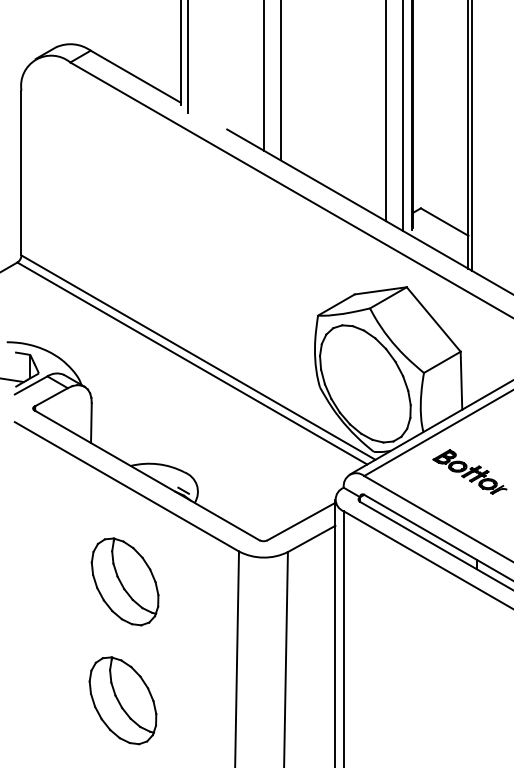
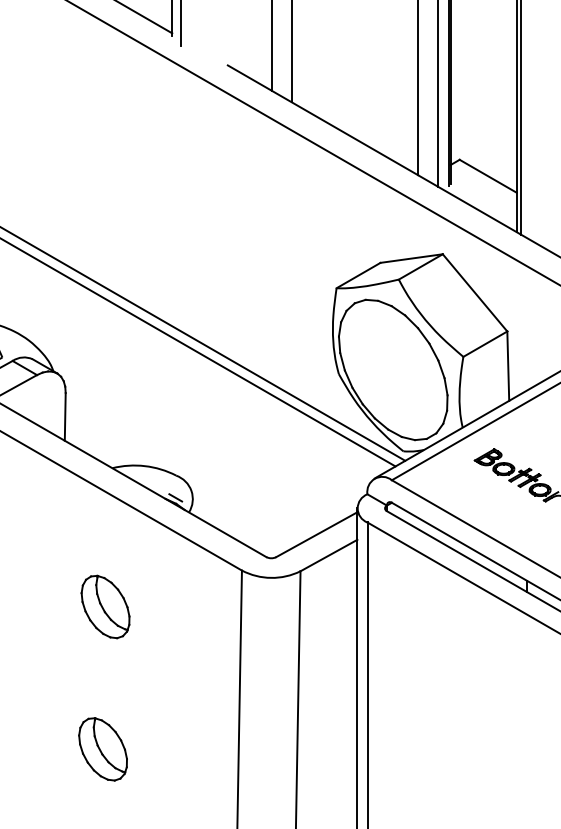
part: (124, 581) -> (104, 606), size x0.6
part: (122, 700) -> (102, 748), size x0.6

